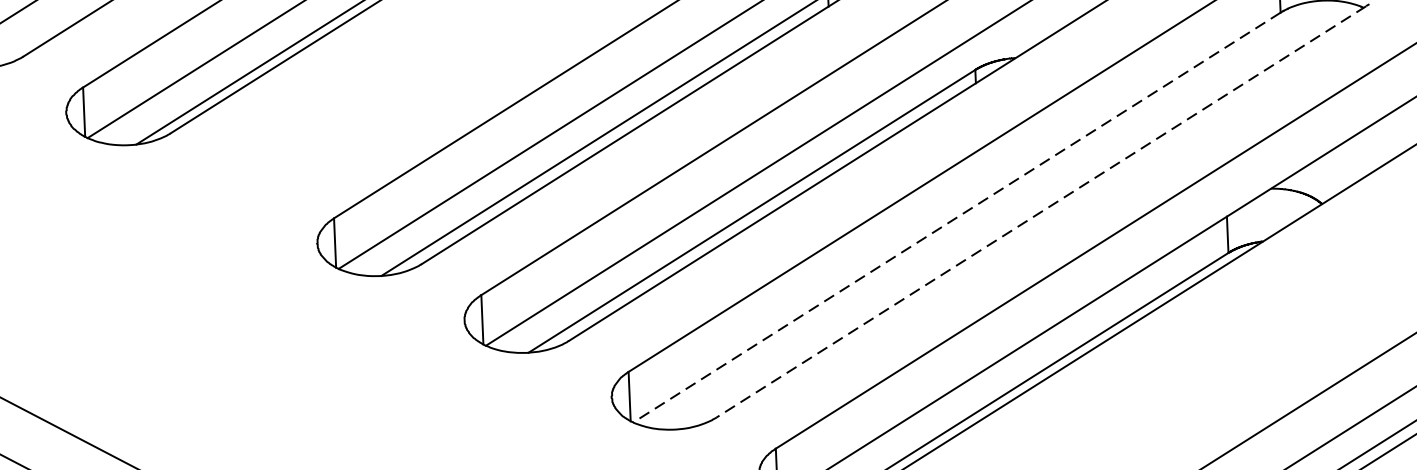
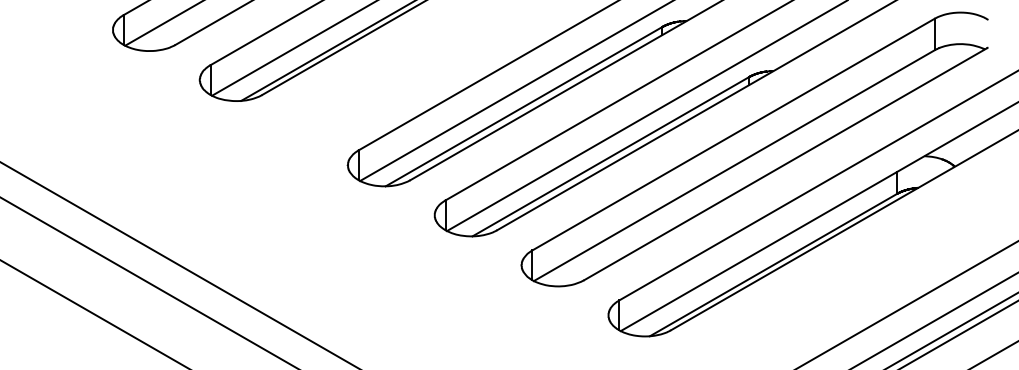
line: (1039, 212) -> (784, 164), dashed -> solid
line: (955, 217) -> (733, 165), dashed -> solid

